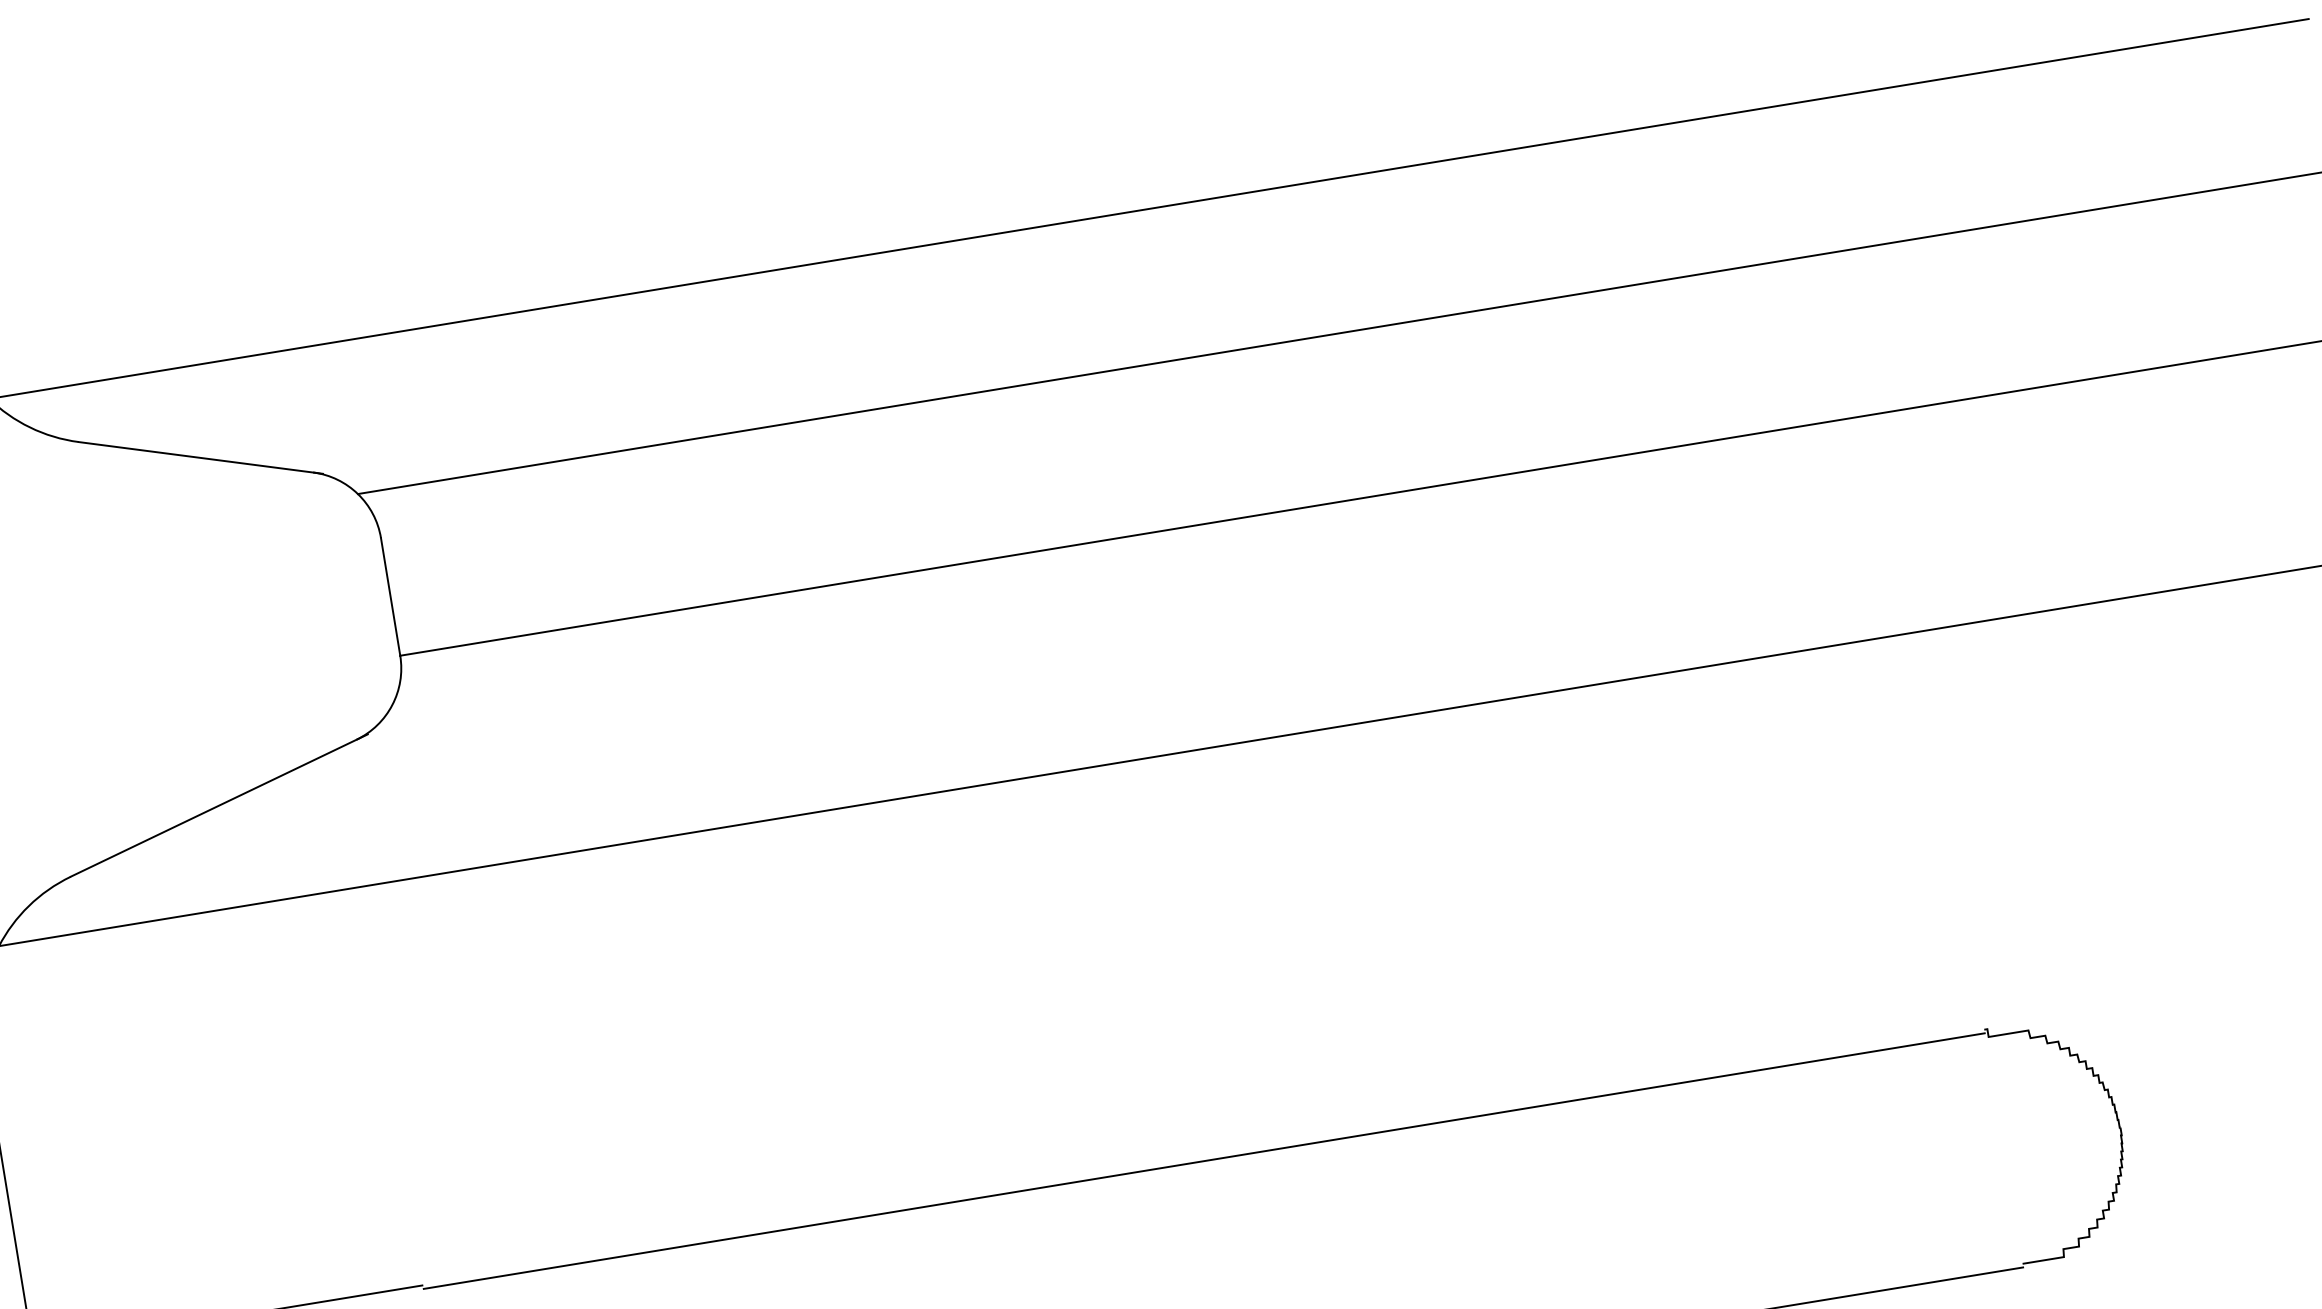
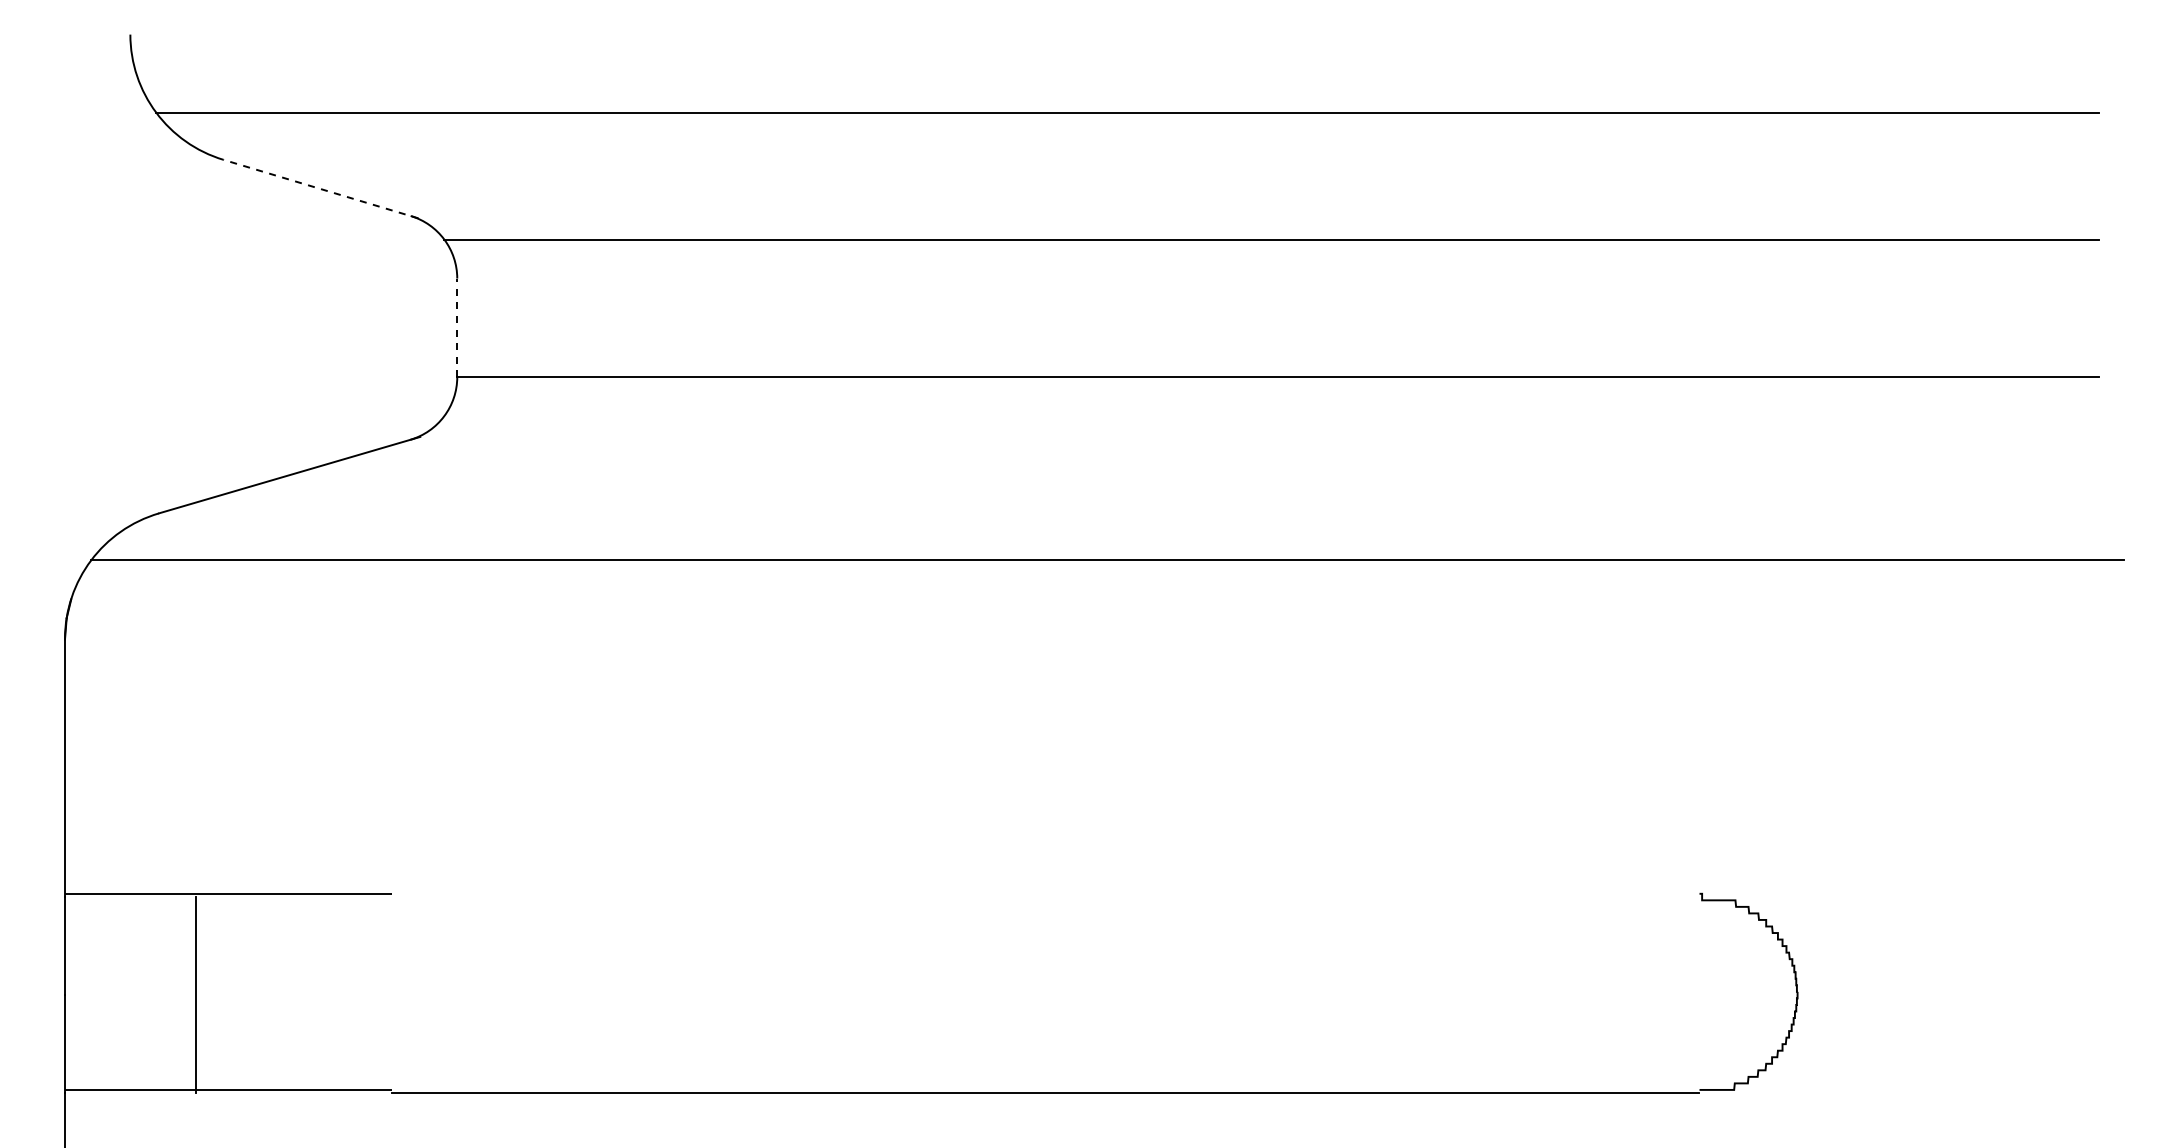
line: (201, 458) -> (321, 189), solid -> dashed
line: (390, 596) -> (457, 327), solid -> dashed
line: (1204, 1160) -> (1045, 896), removed

